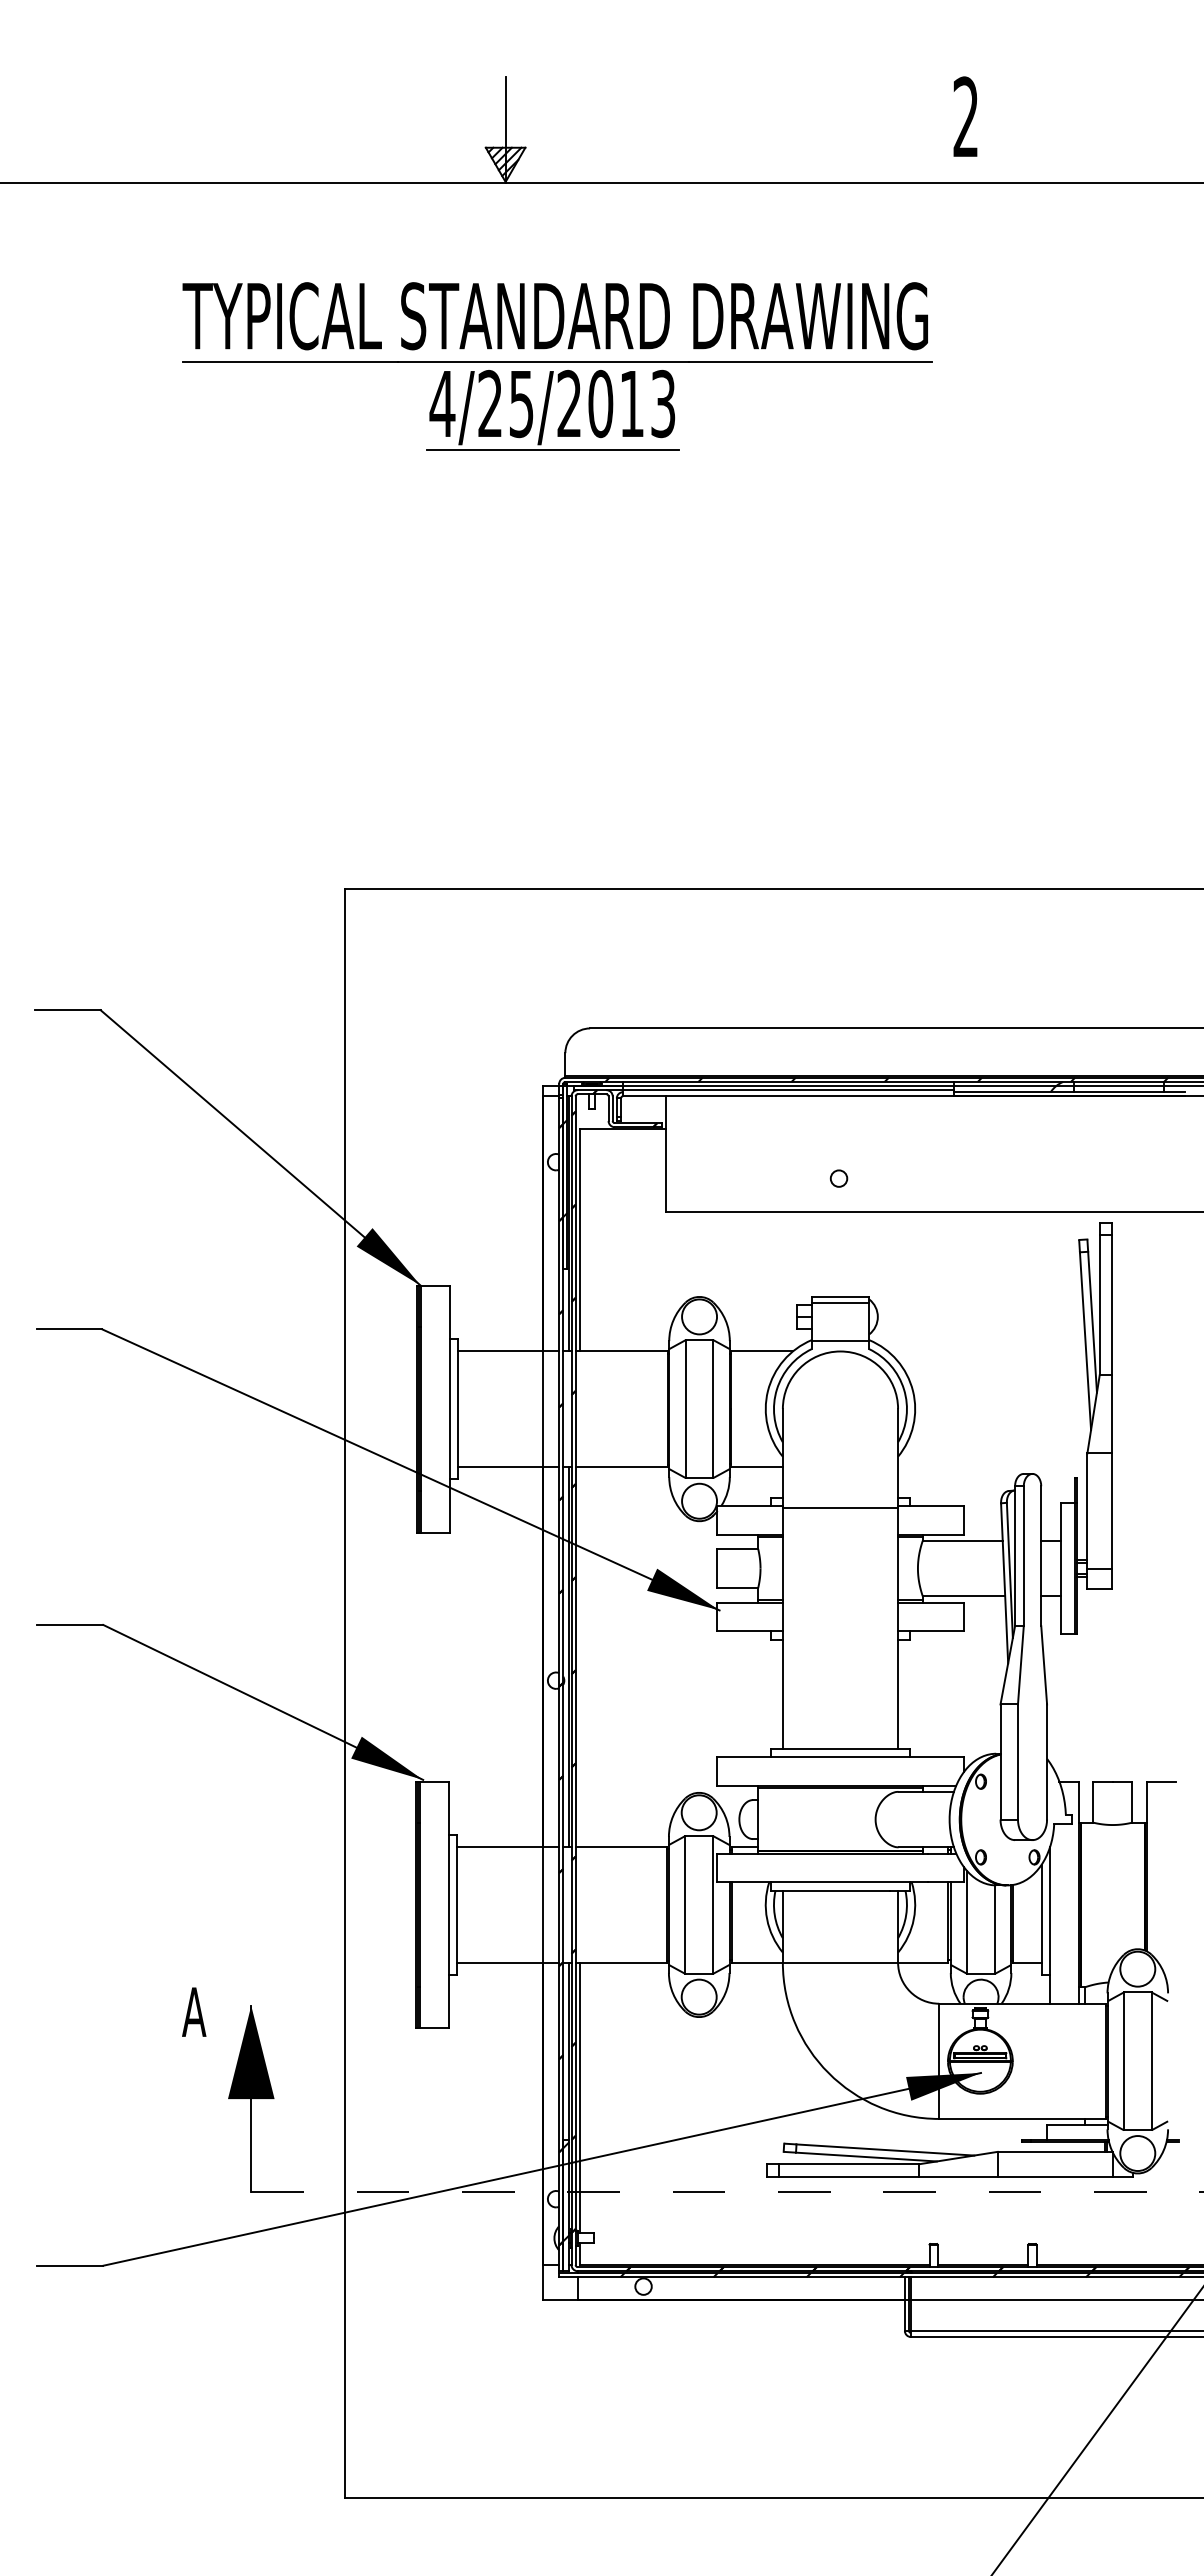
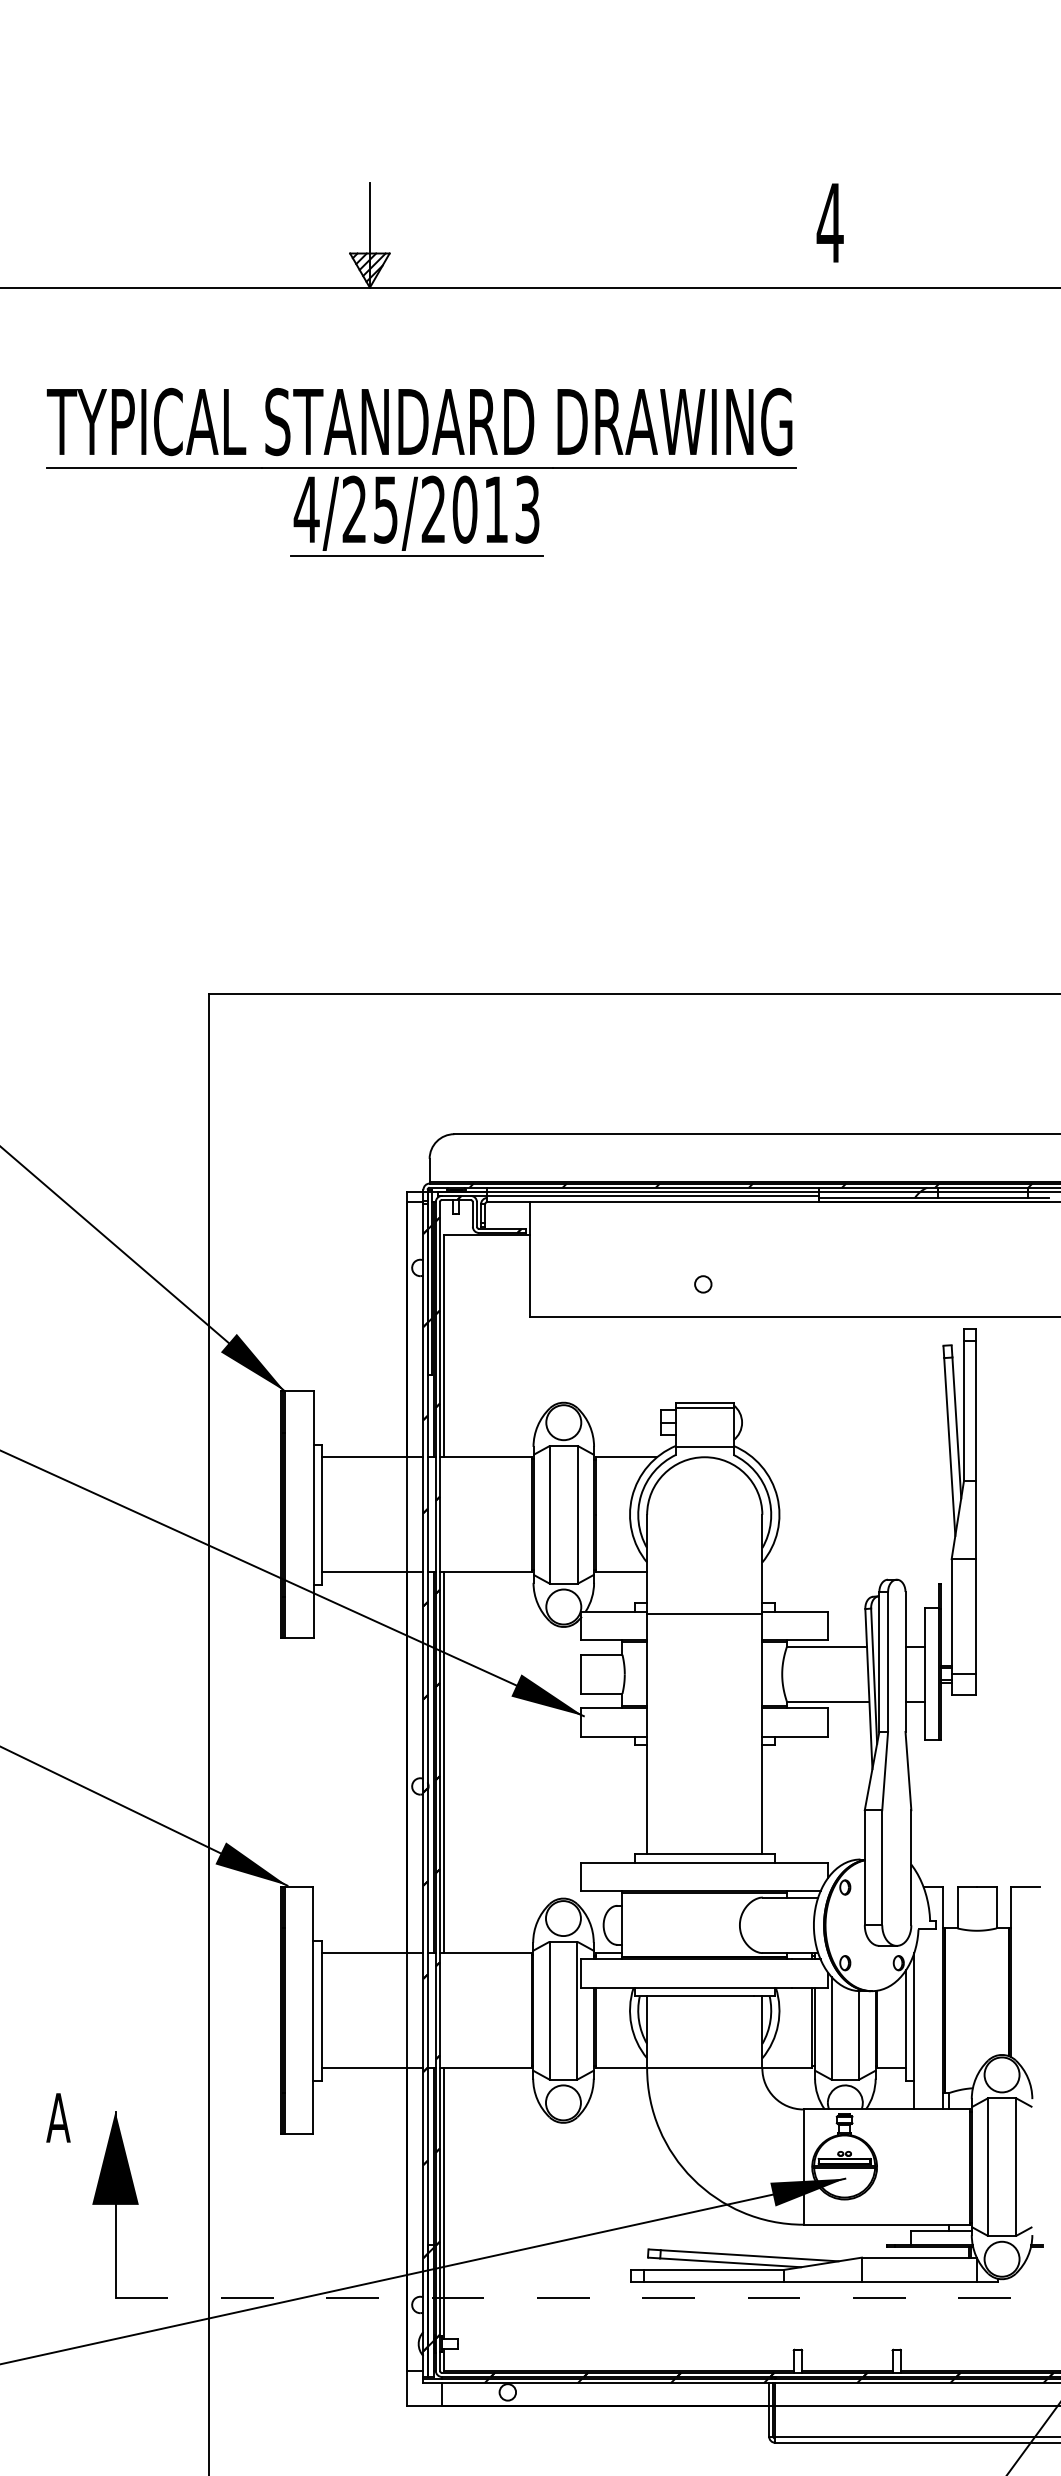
text: (965, 116) -> (829, 222), 2 -> 4
line: (579, 1656) -> (443, 1762), added

